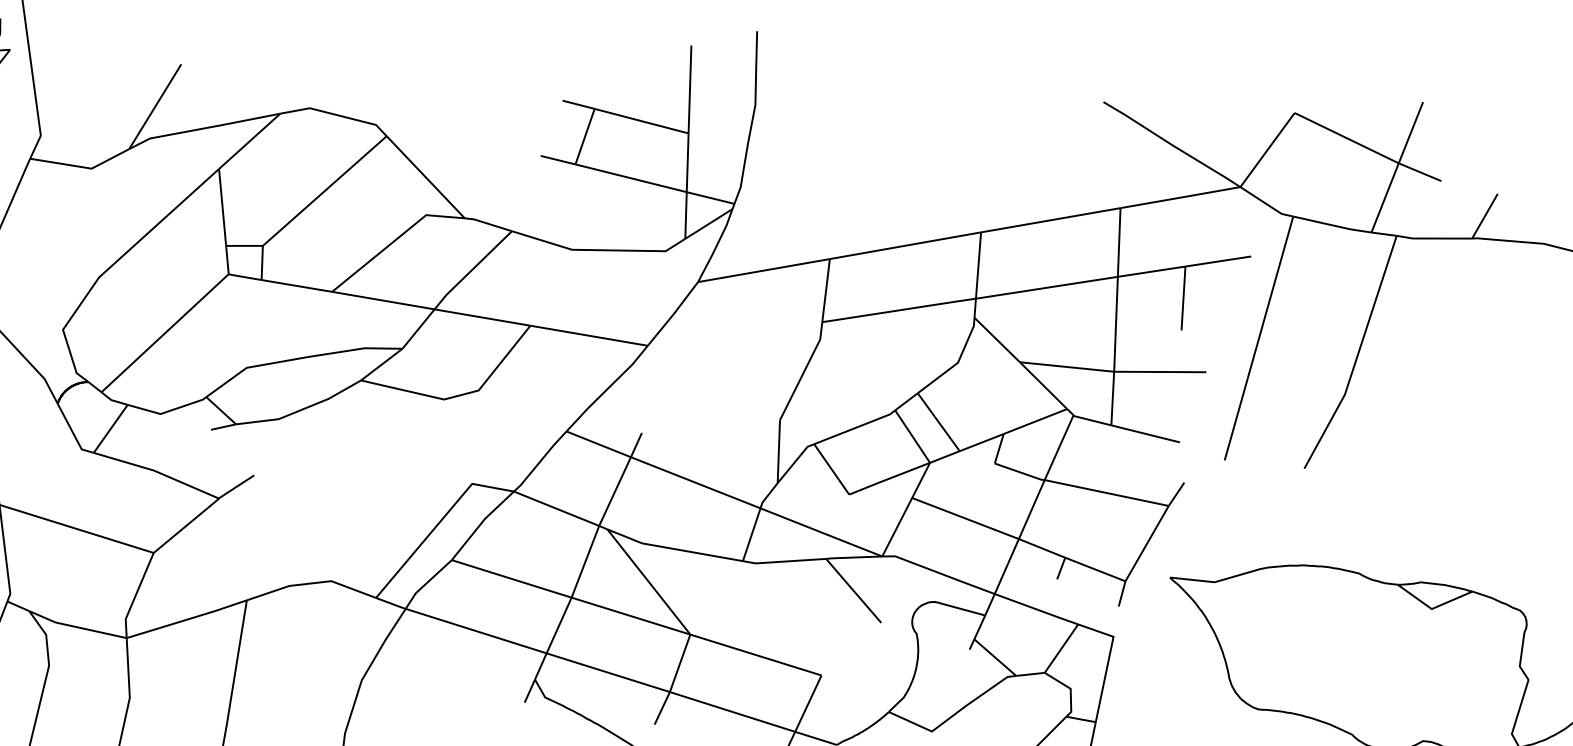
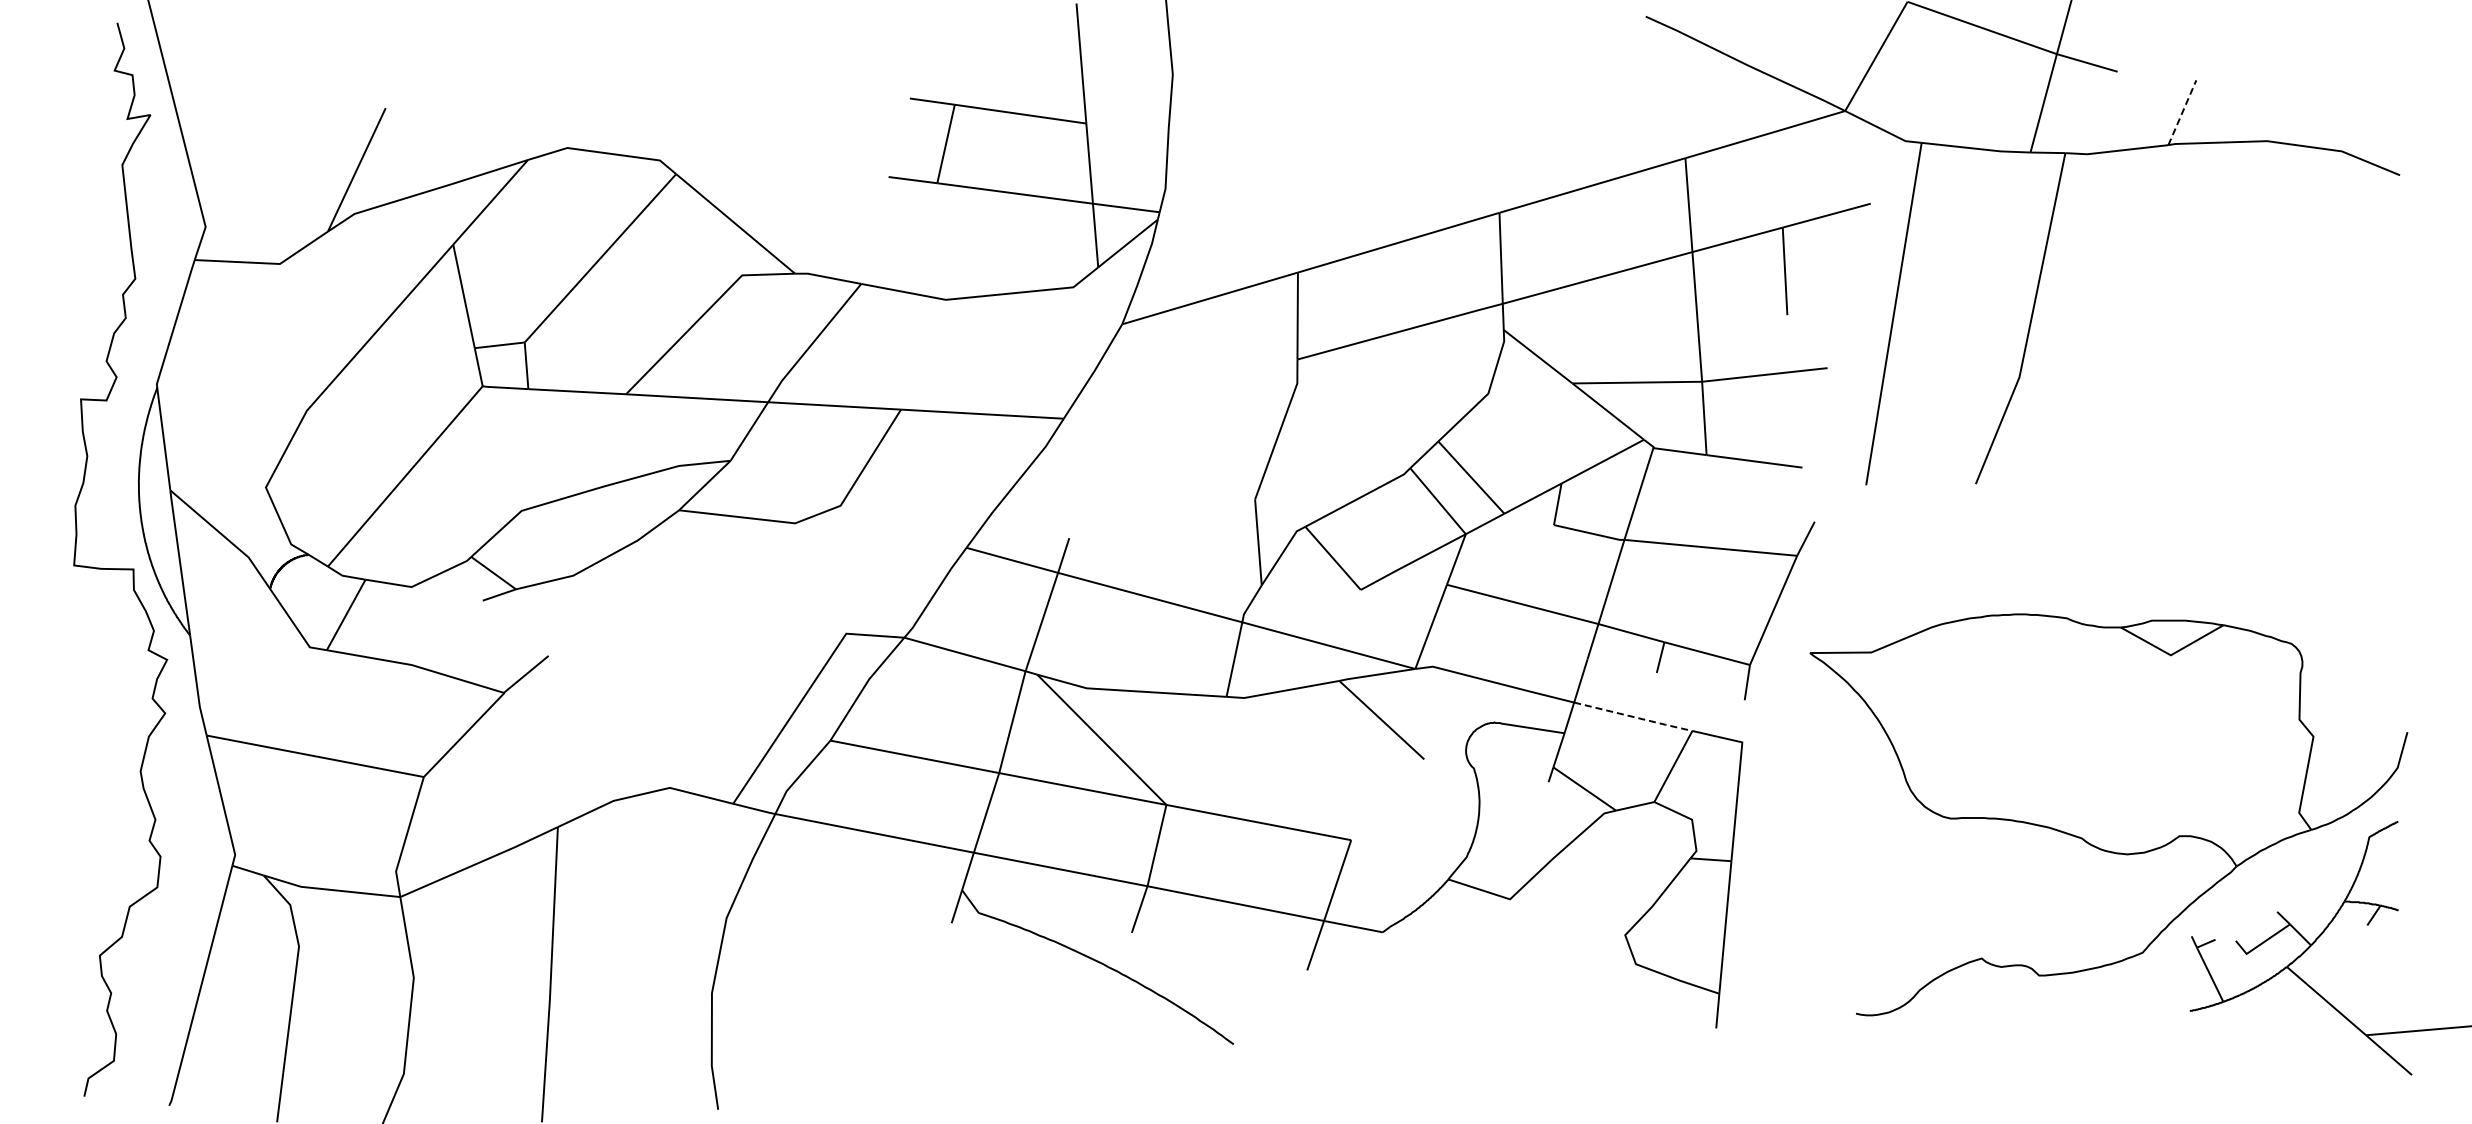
line: (1485, 216) -> (2182, 112), solid -> dashed
line: (1037, 609) -> (1634, 717), solid -> dashed

